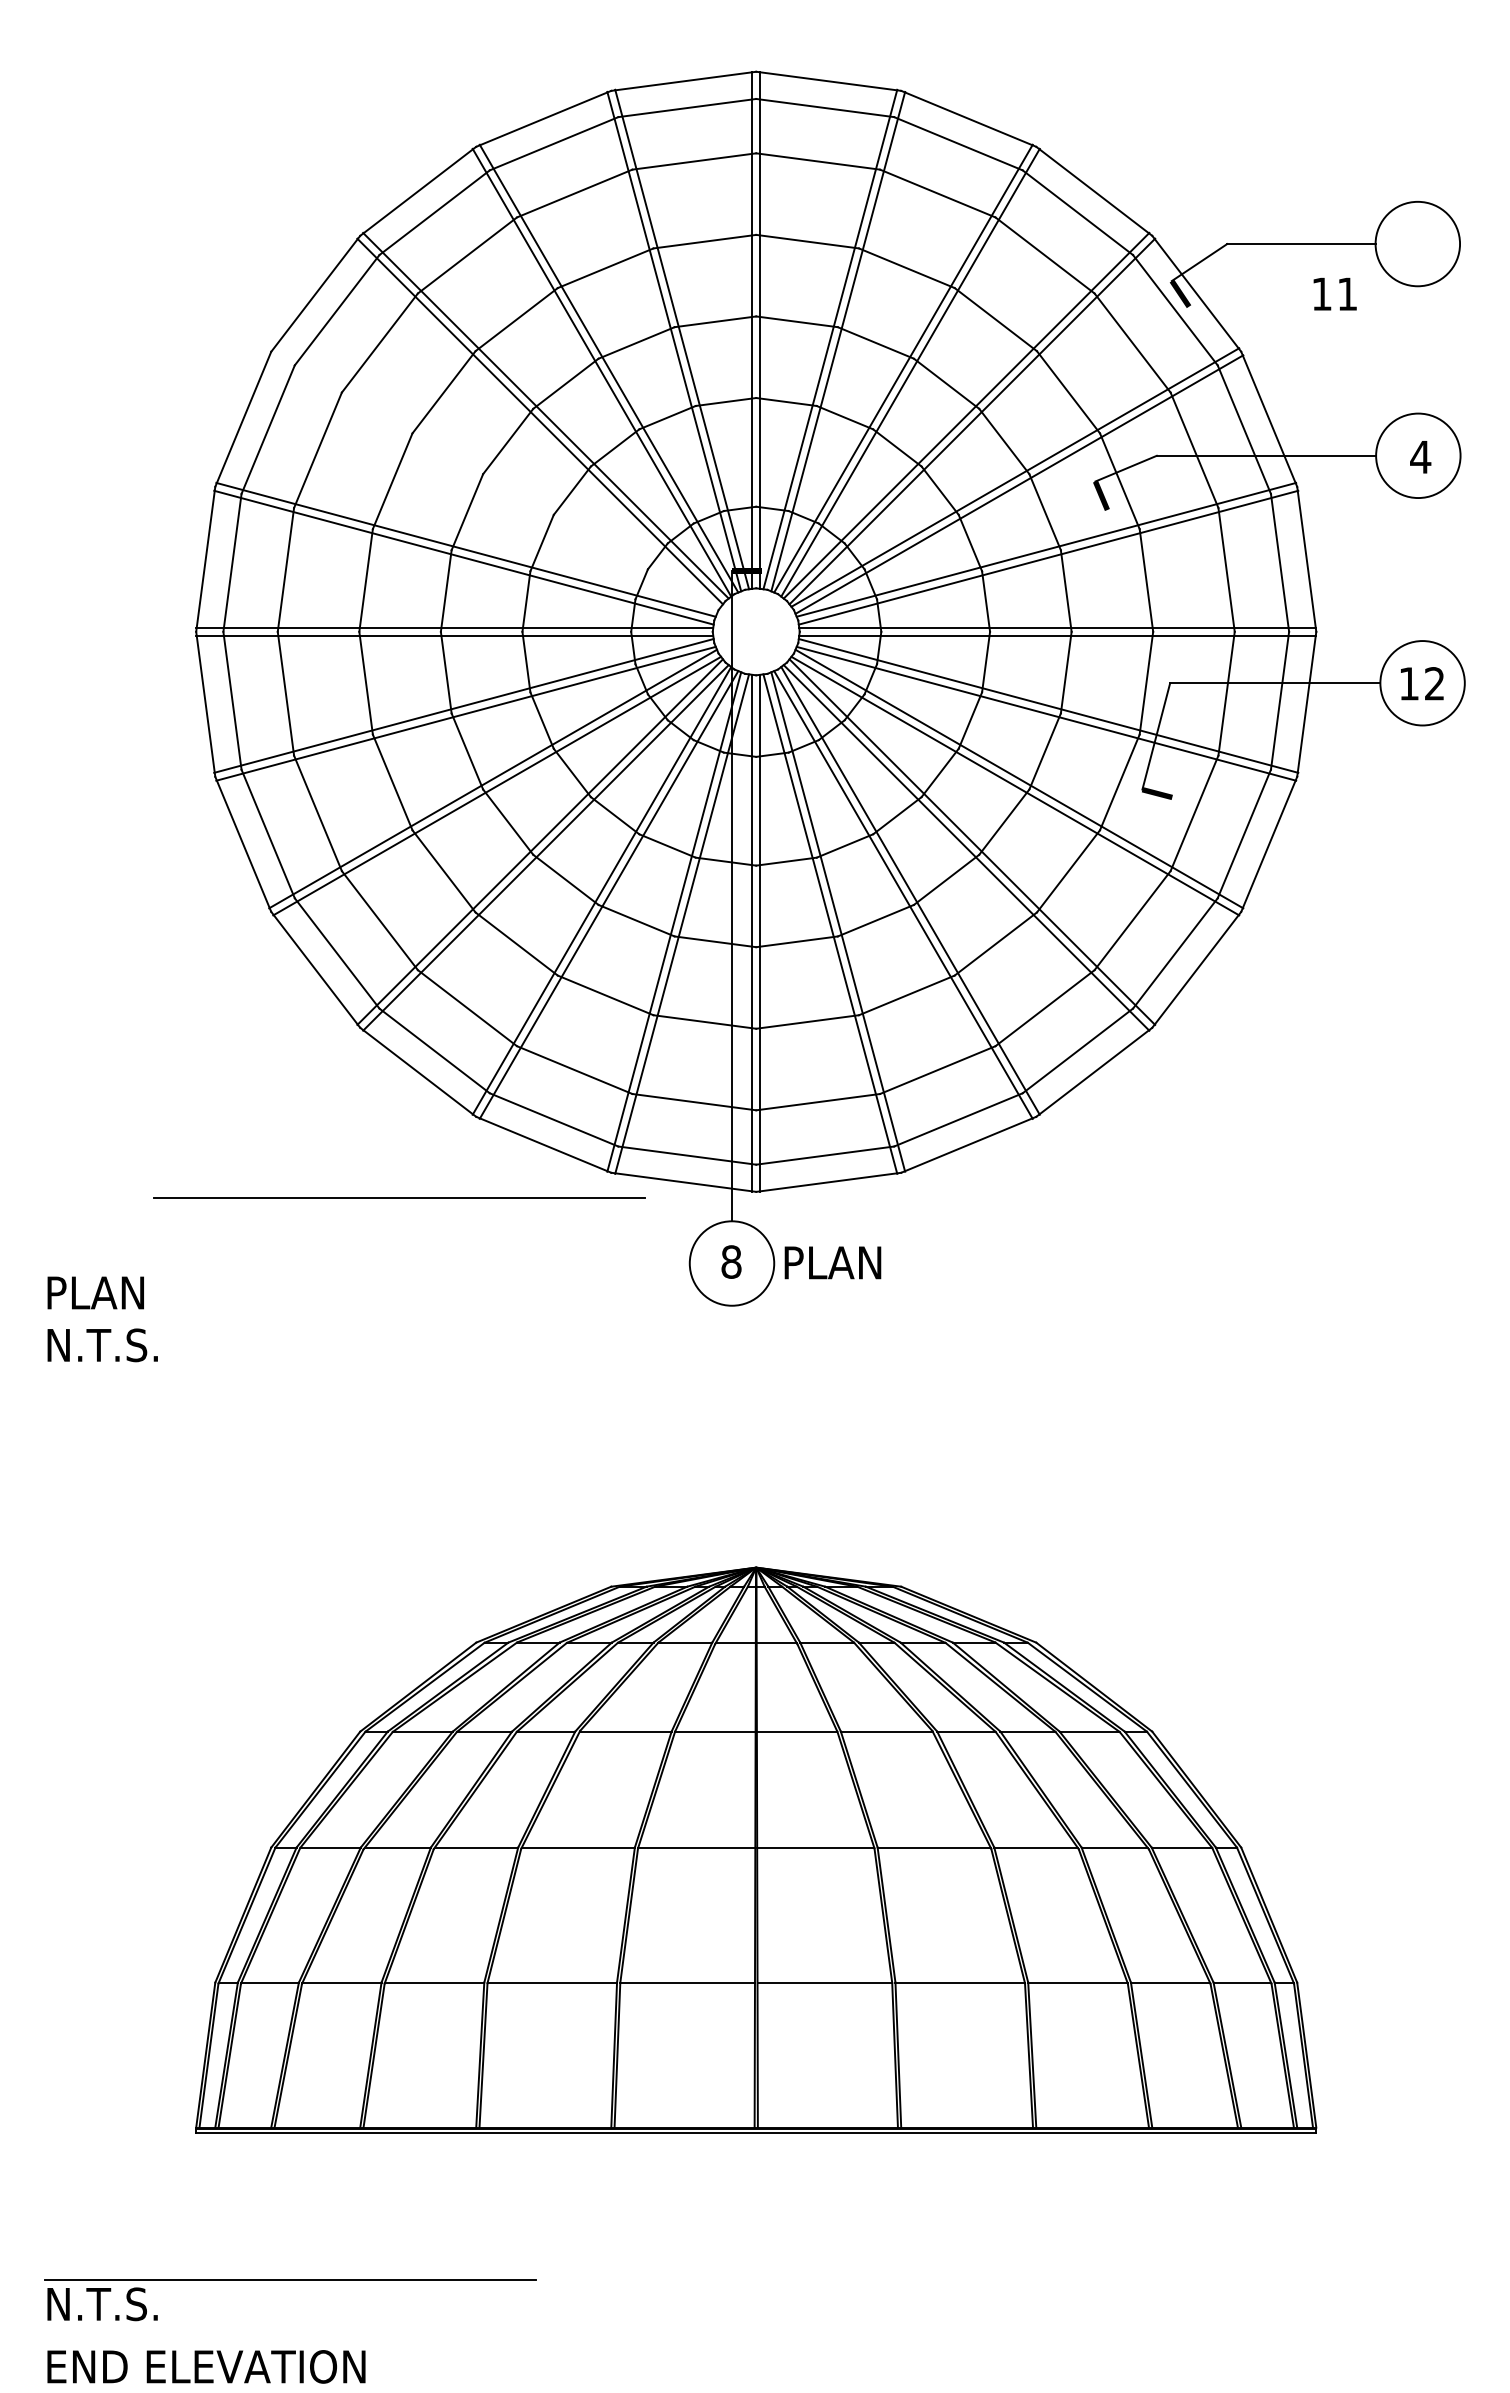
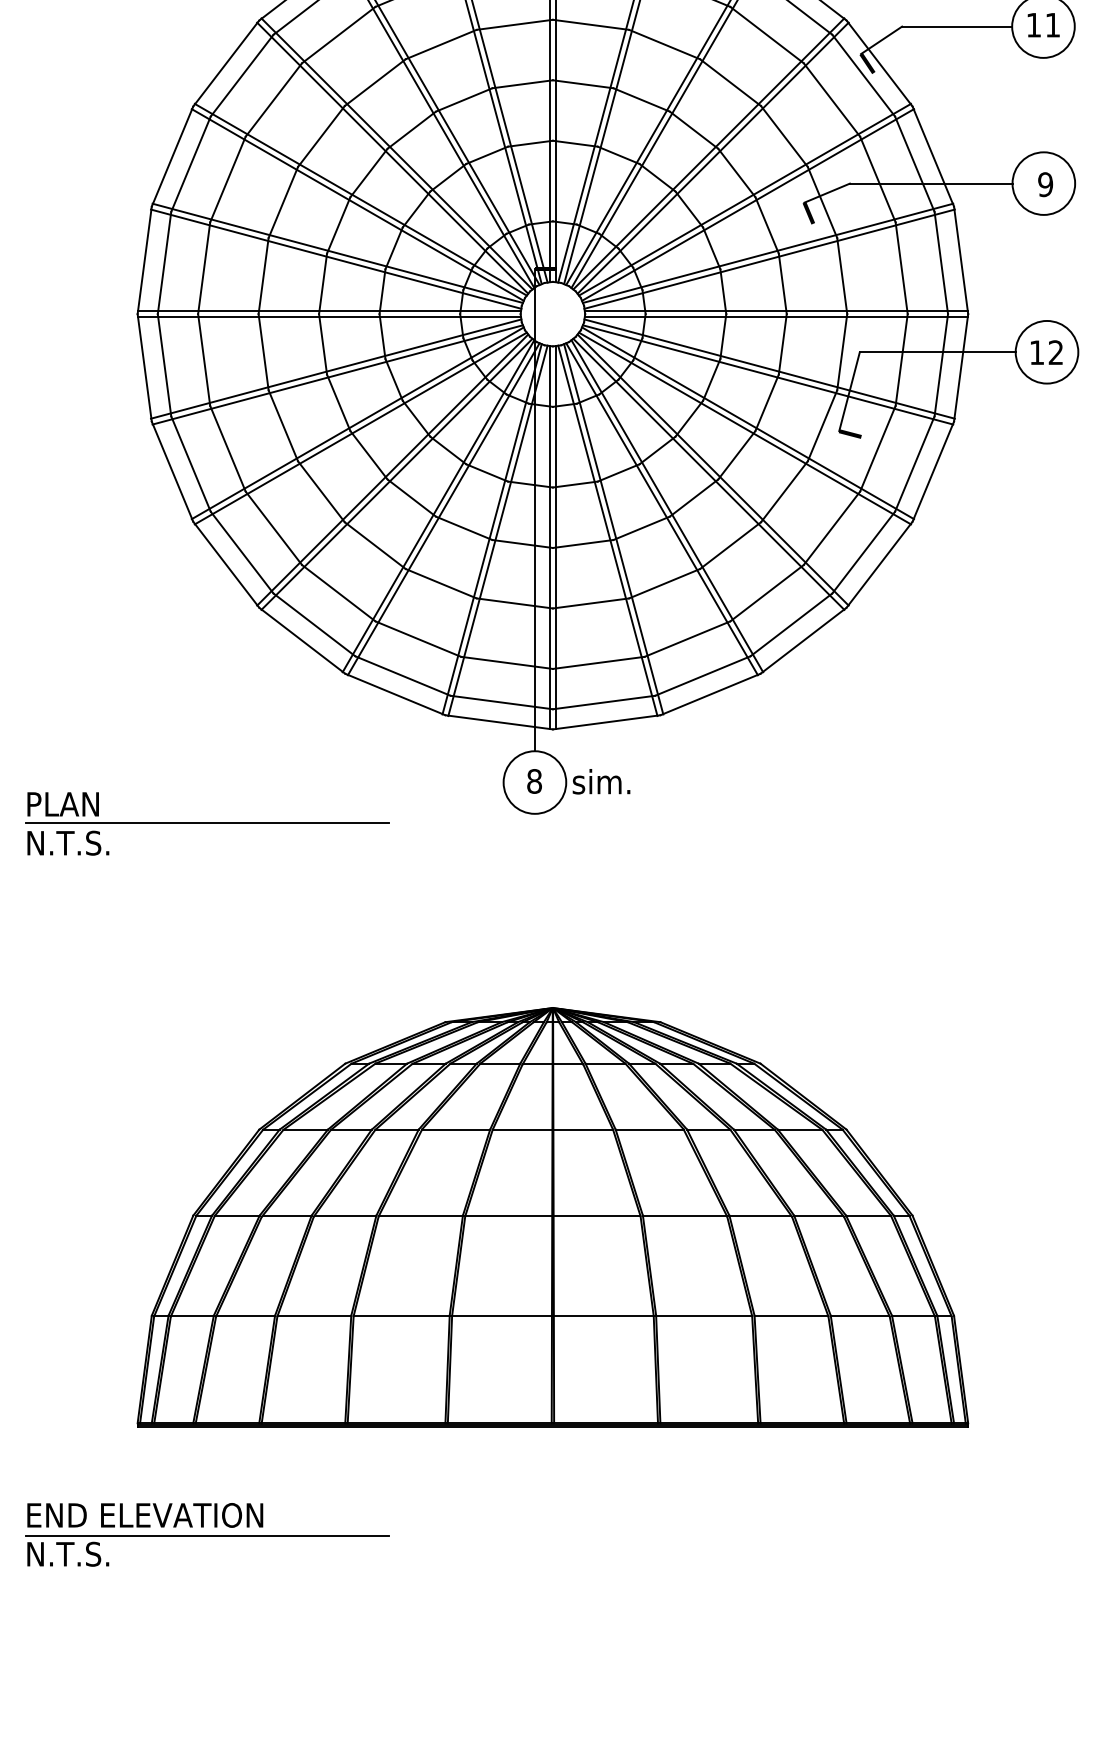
text: (1334, 293) -> (1043, 24), moved
text: (1420, 457) -> (1045, 184), 4 -> 9
line: (497, 477) -> (361, 199), added
line: (493, 484) -> (358, 204), added
line: (399, 1197) -> (207, 823), moved
text: (832, 1262) -> (609, 781), PLAN -> sim.
text: (206, 2366) -> (145, 1515), moved

